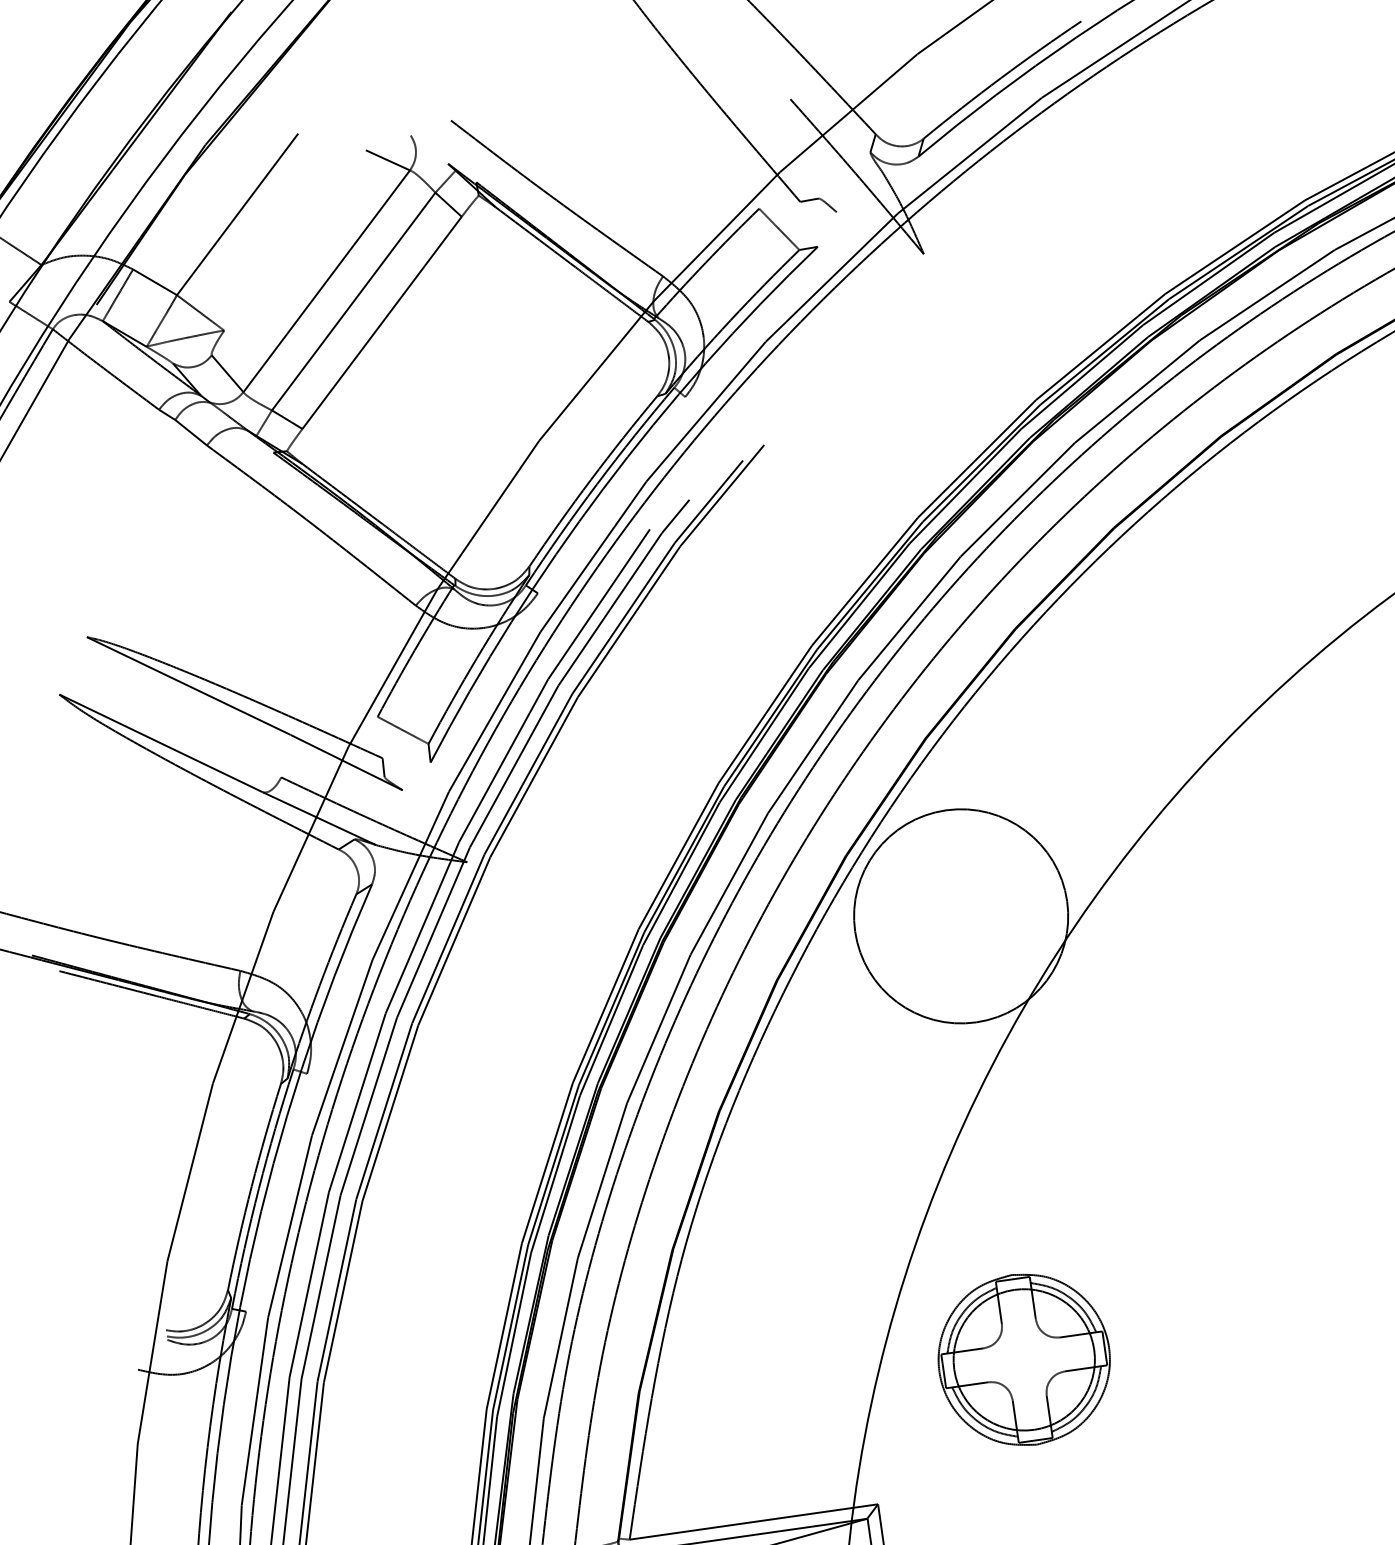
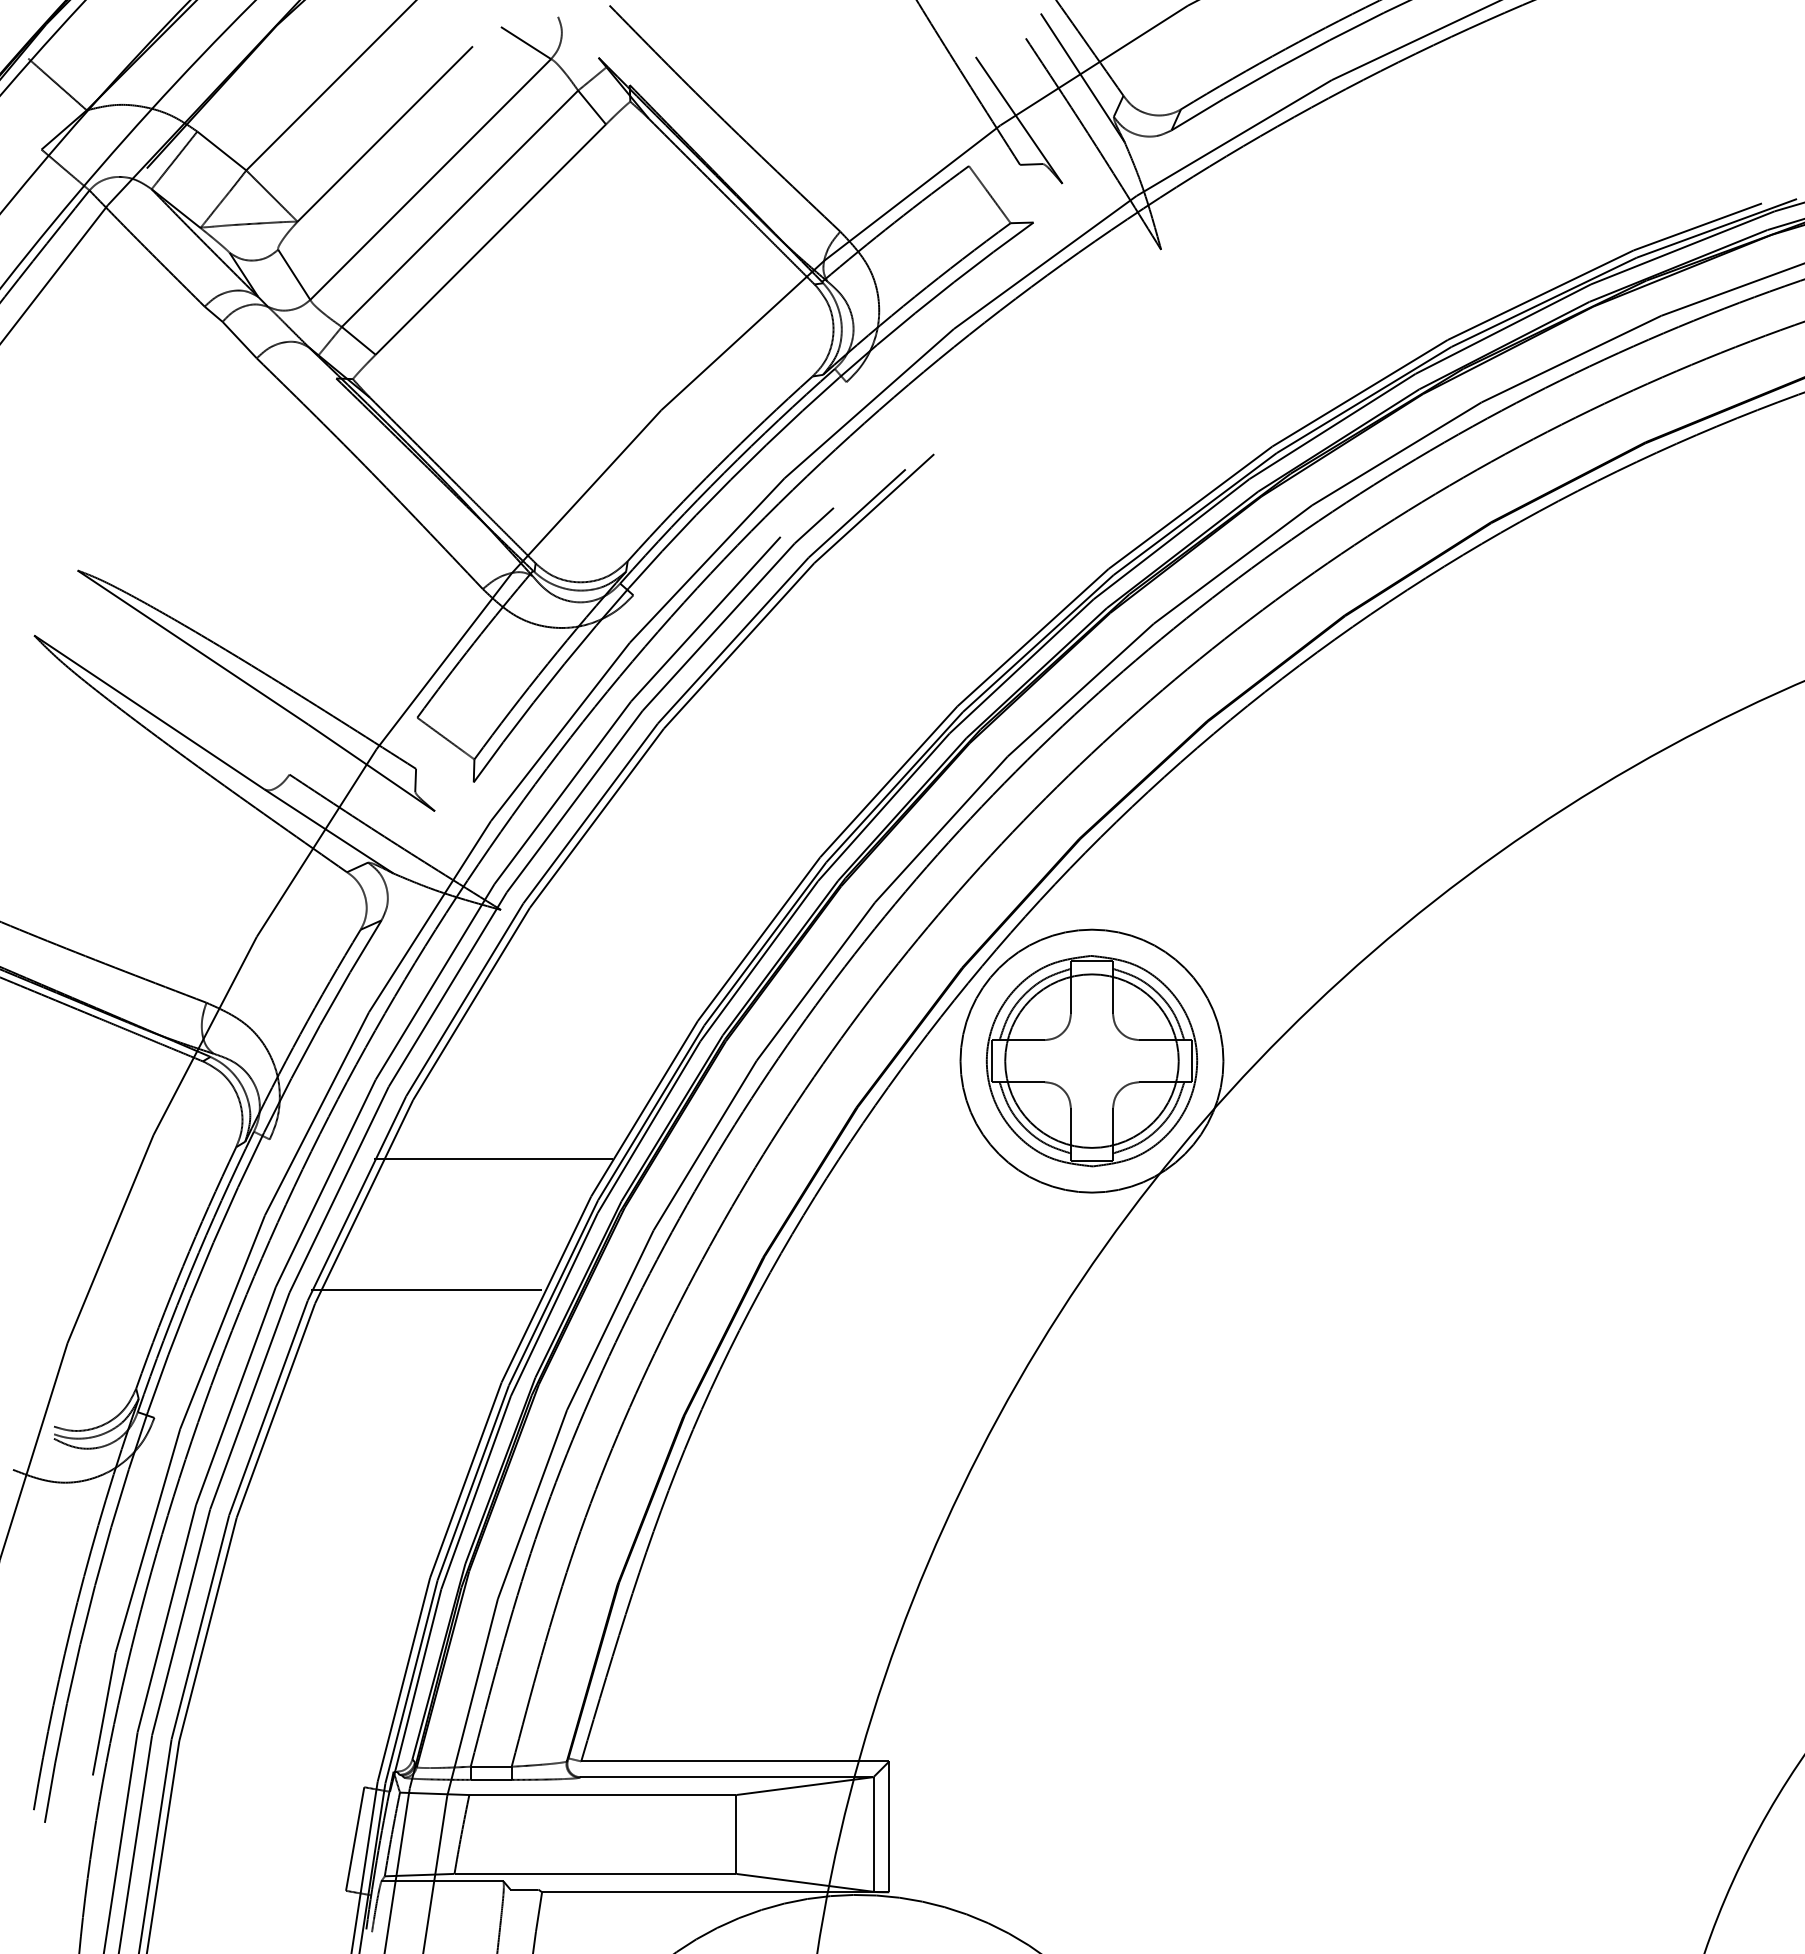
line: (840, 124) -> (1082, 77), added
line: (793, 166) -> (1018, 120), added
line: (284, 249) -> (384, 133), added
line: (489, 1063) -> (493, 1158), added
line: (450, 1177) -> (426, 1290), added
part: (1023, 1360) -> (1091, 1061), moved

